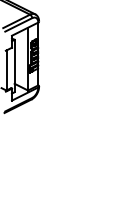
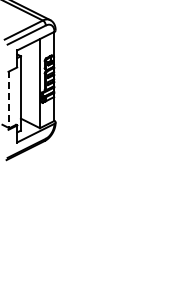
line: (6, 71) -> (9, 100), solid -> dashed

